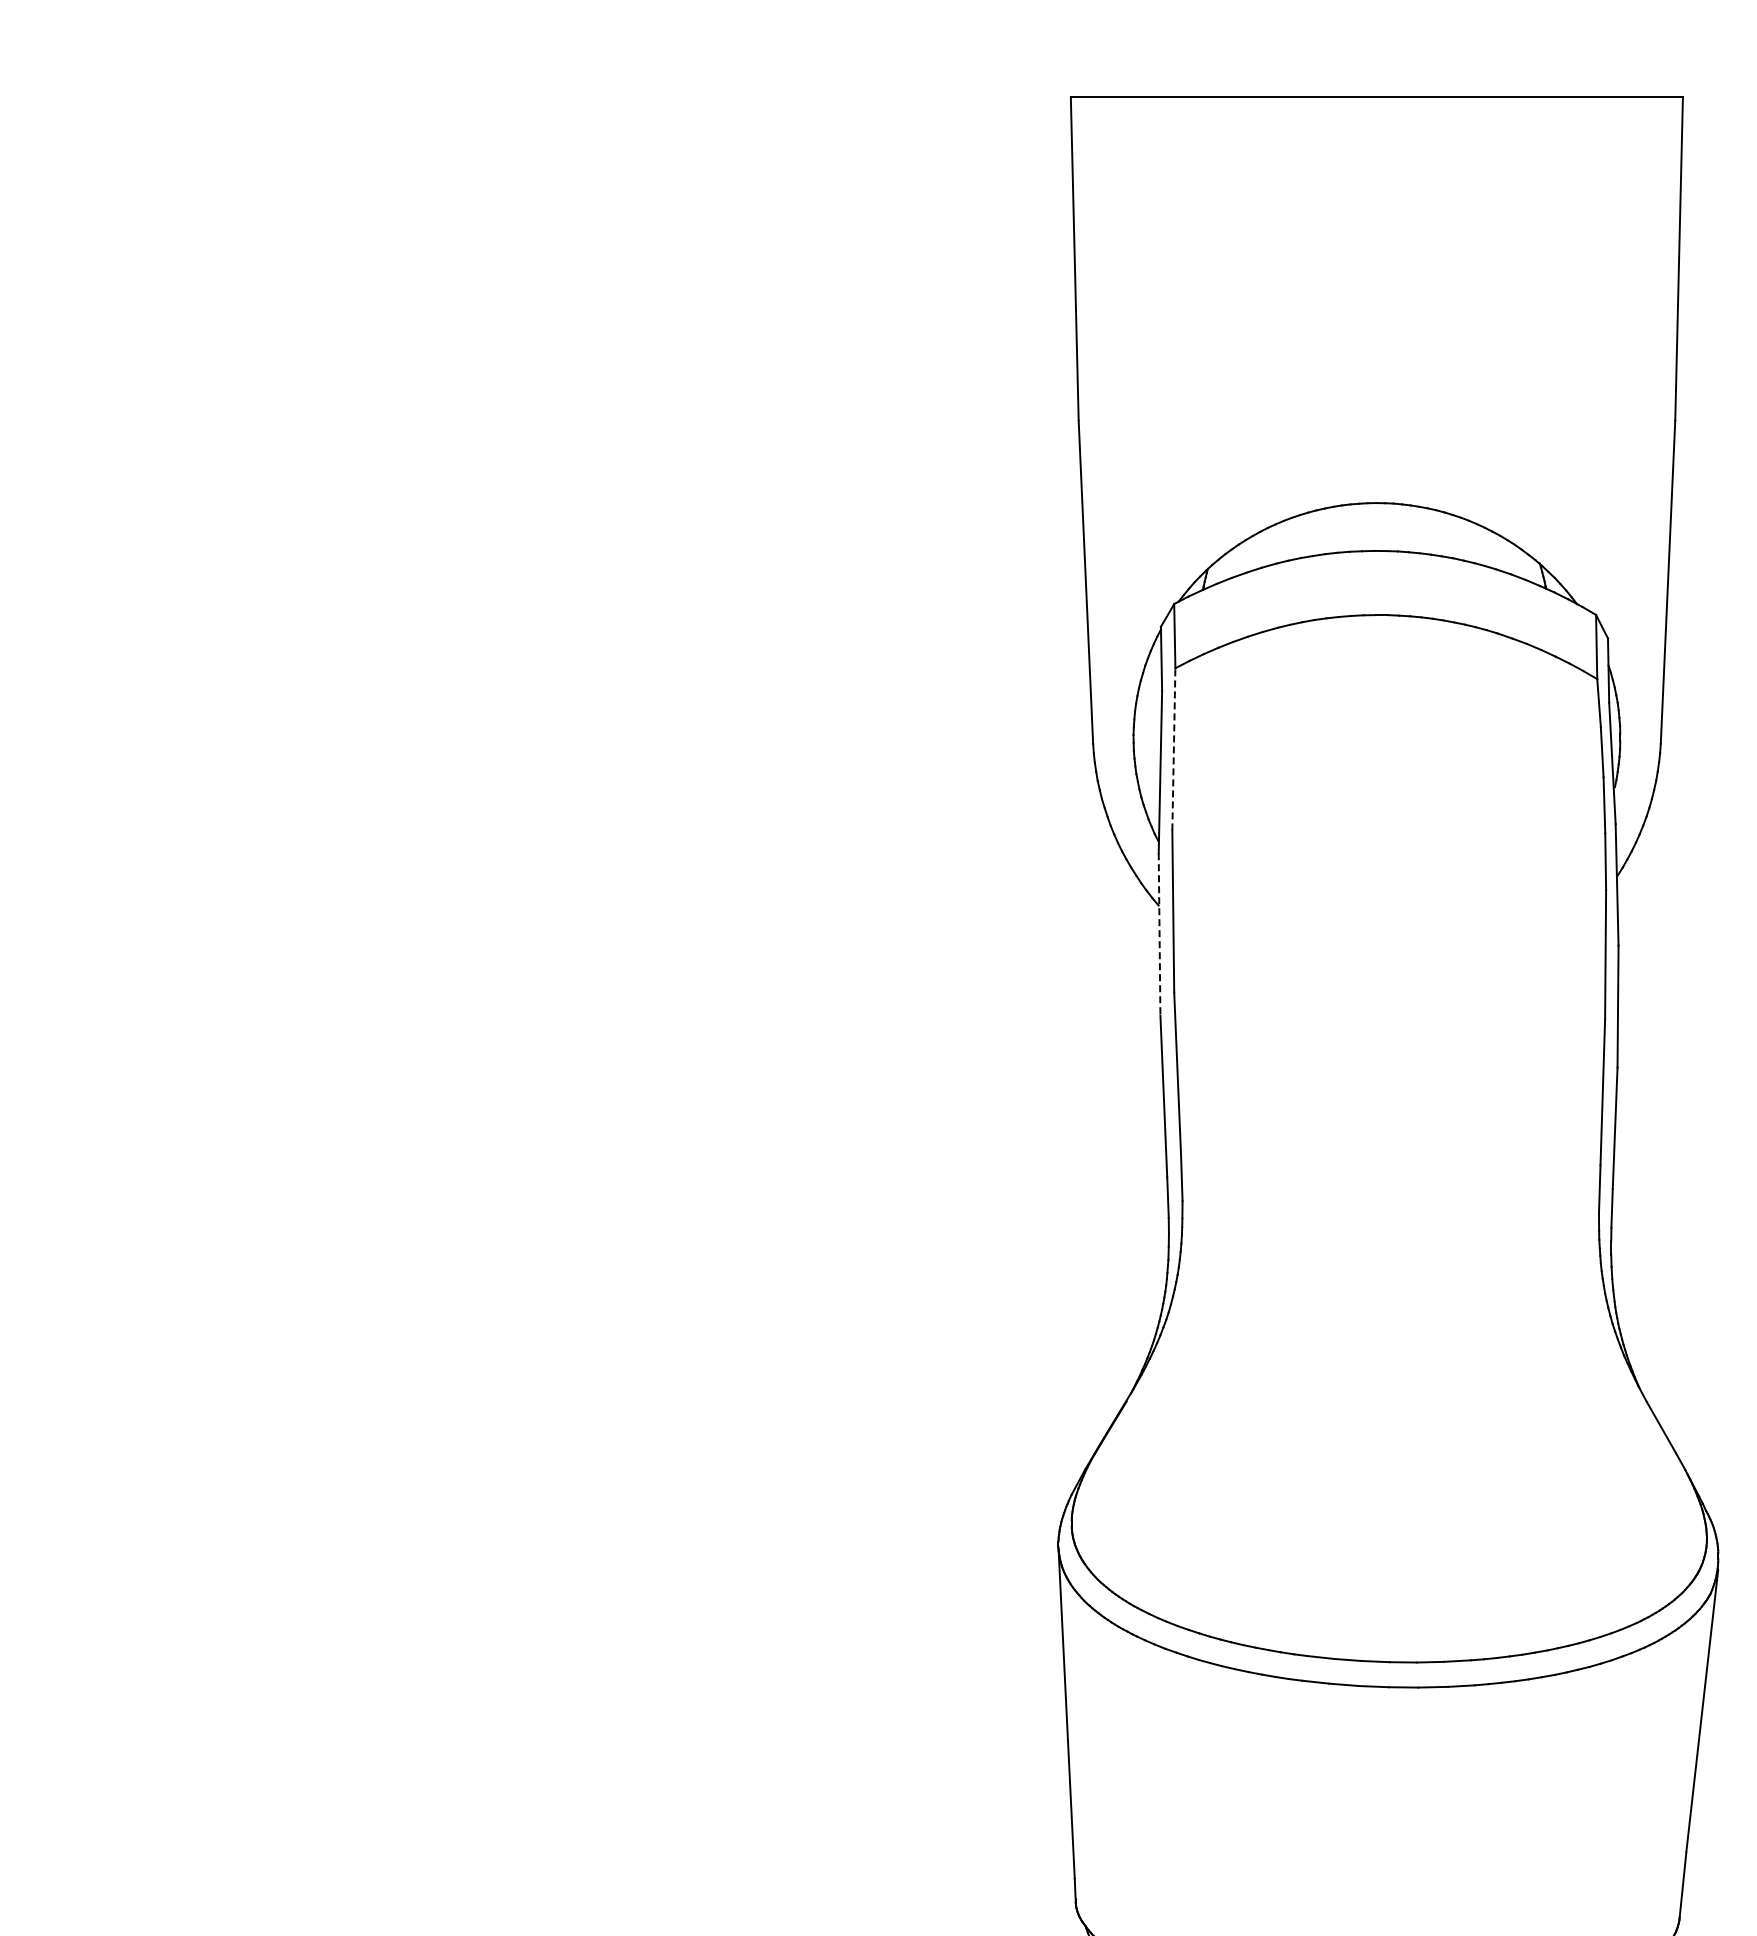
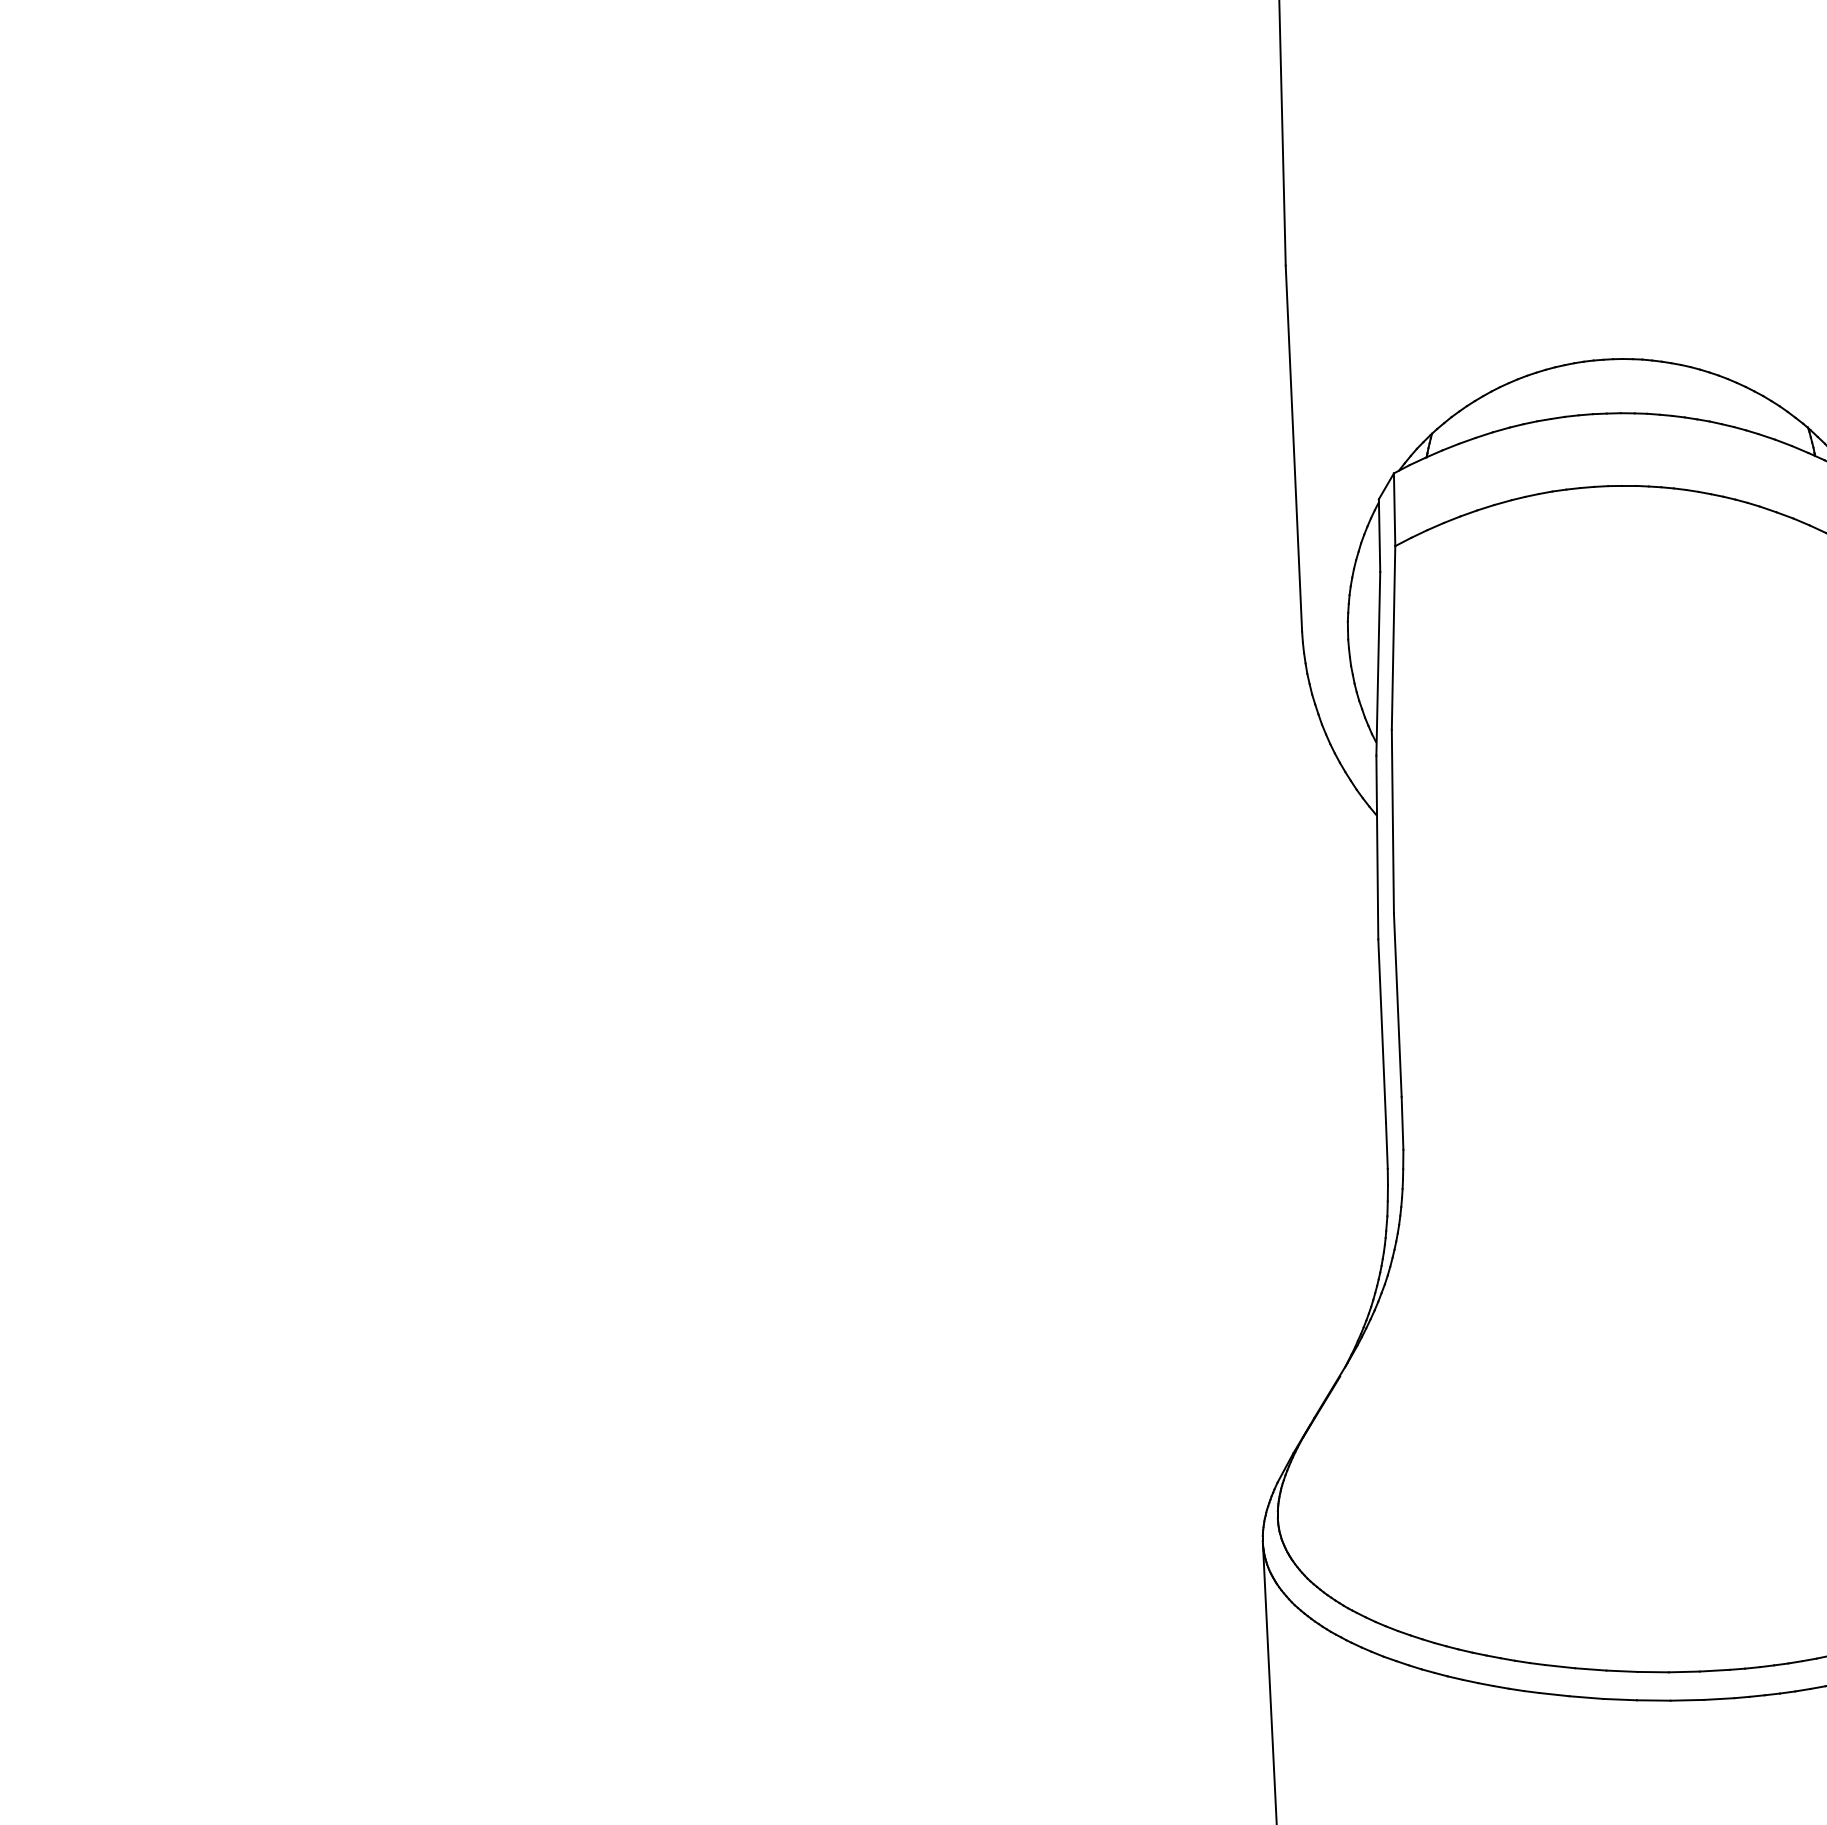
line: (1173, 748) -> (1393, 637), dashed -> solid
line: (1159, 934) -> (1377, 847), dashed -> solid

